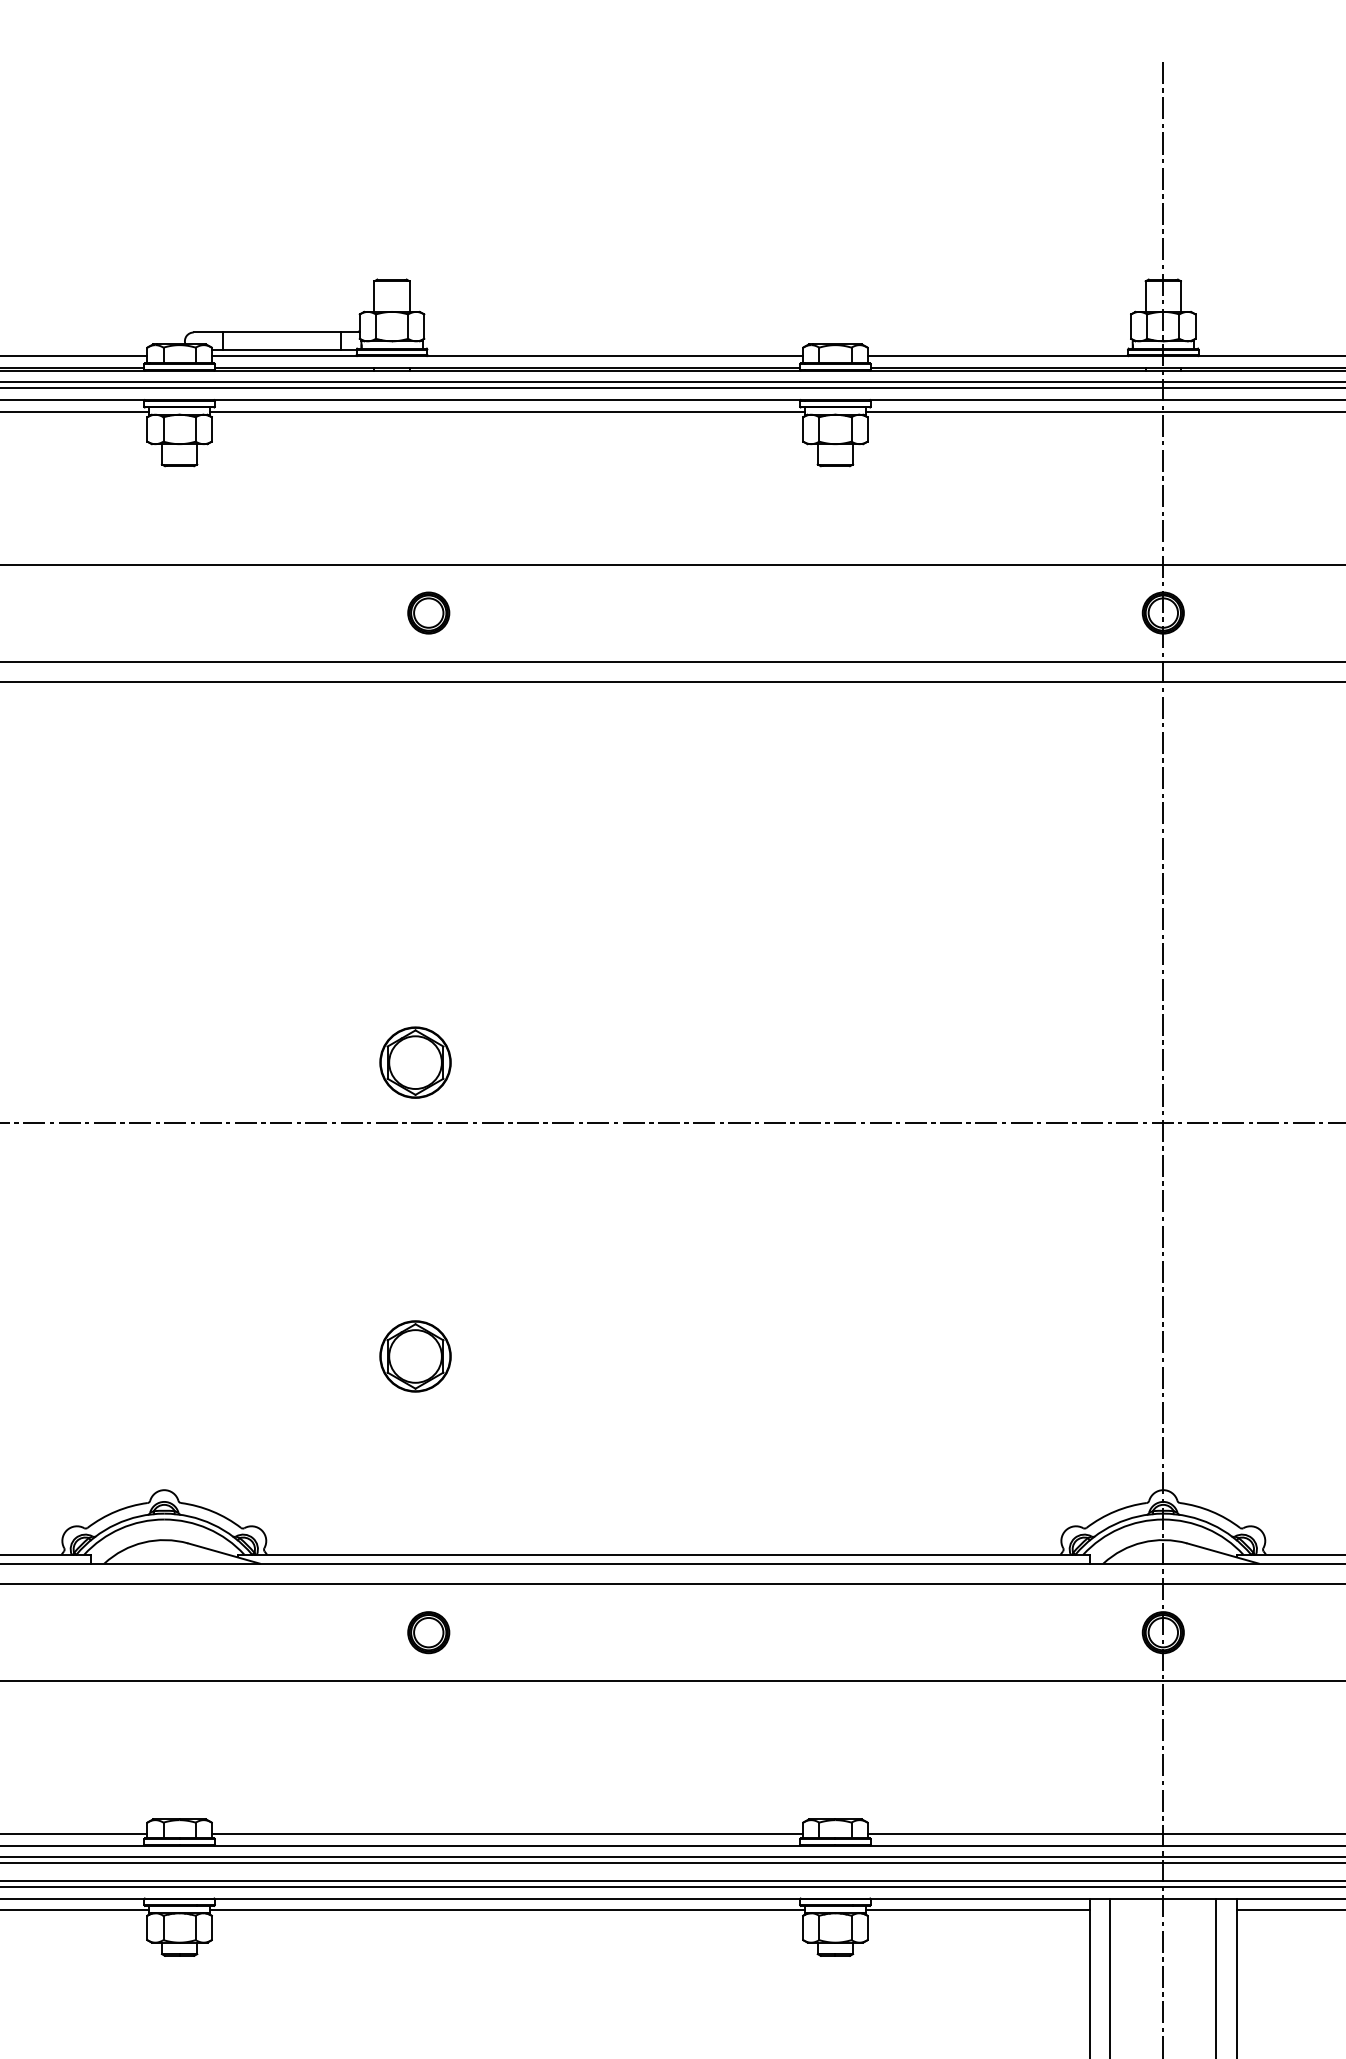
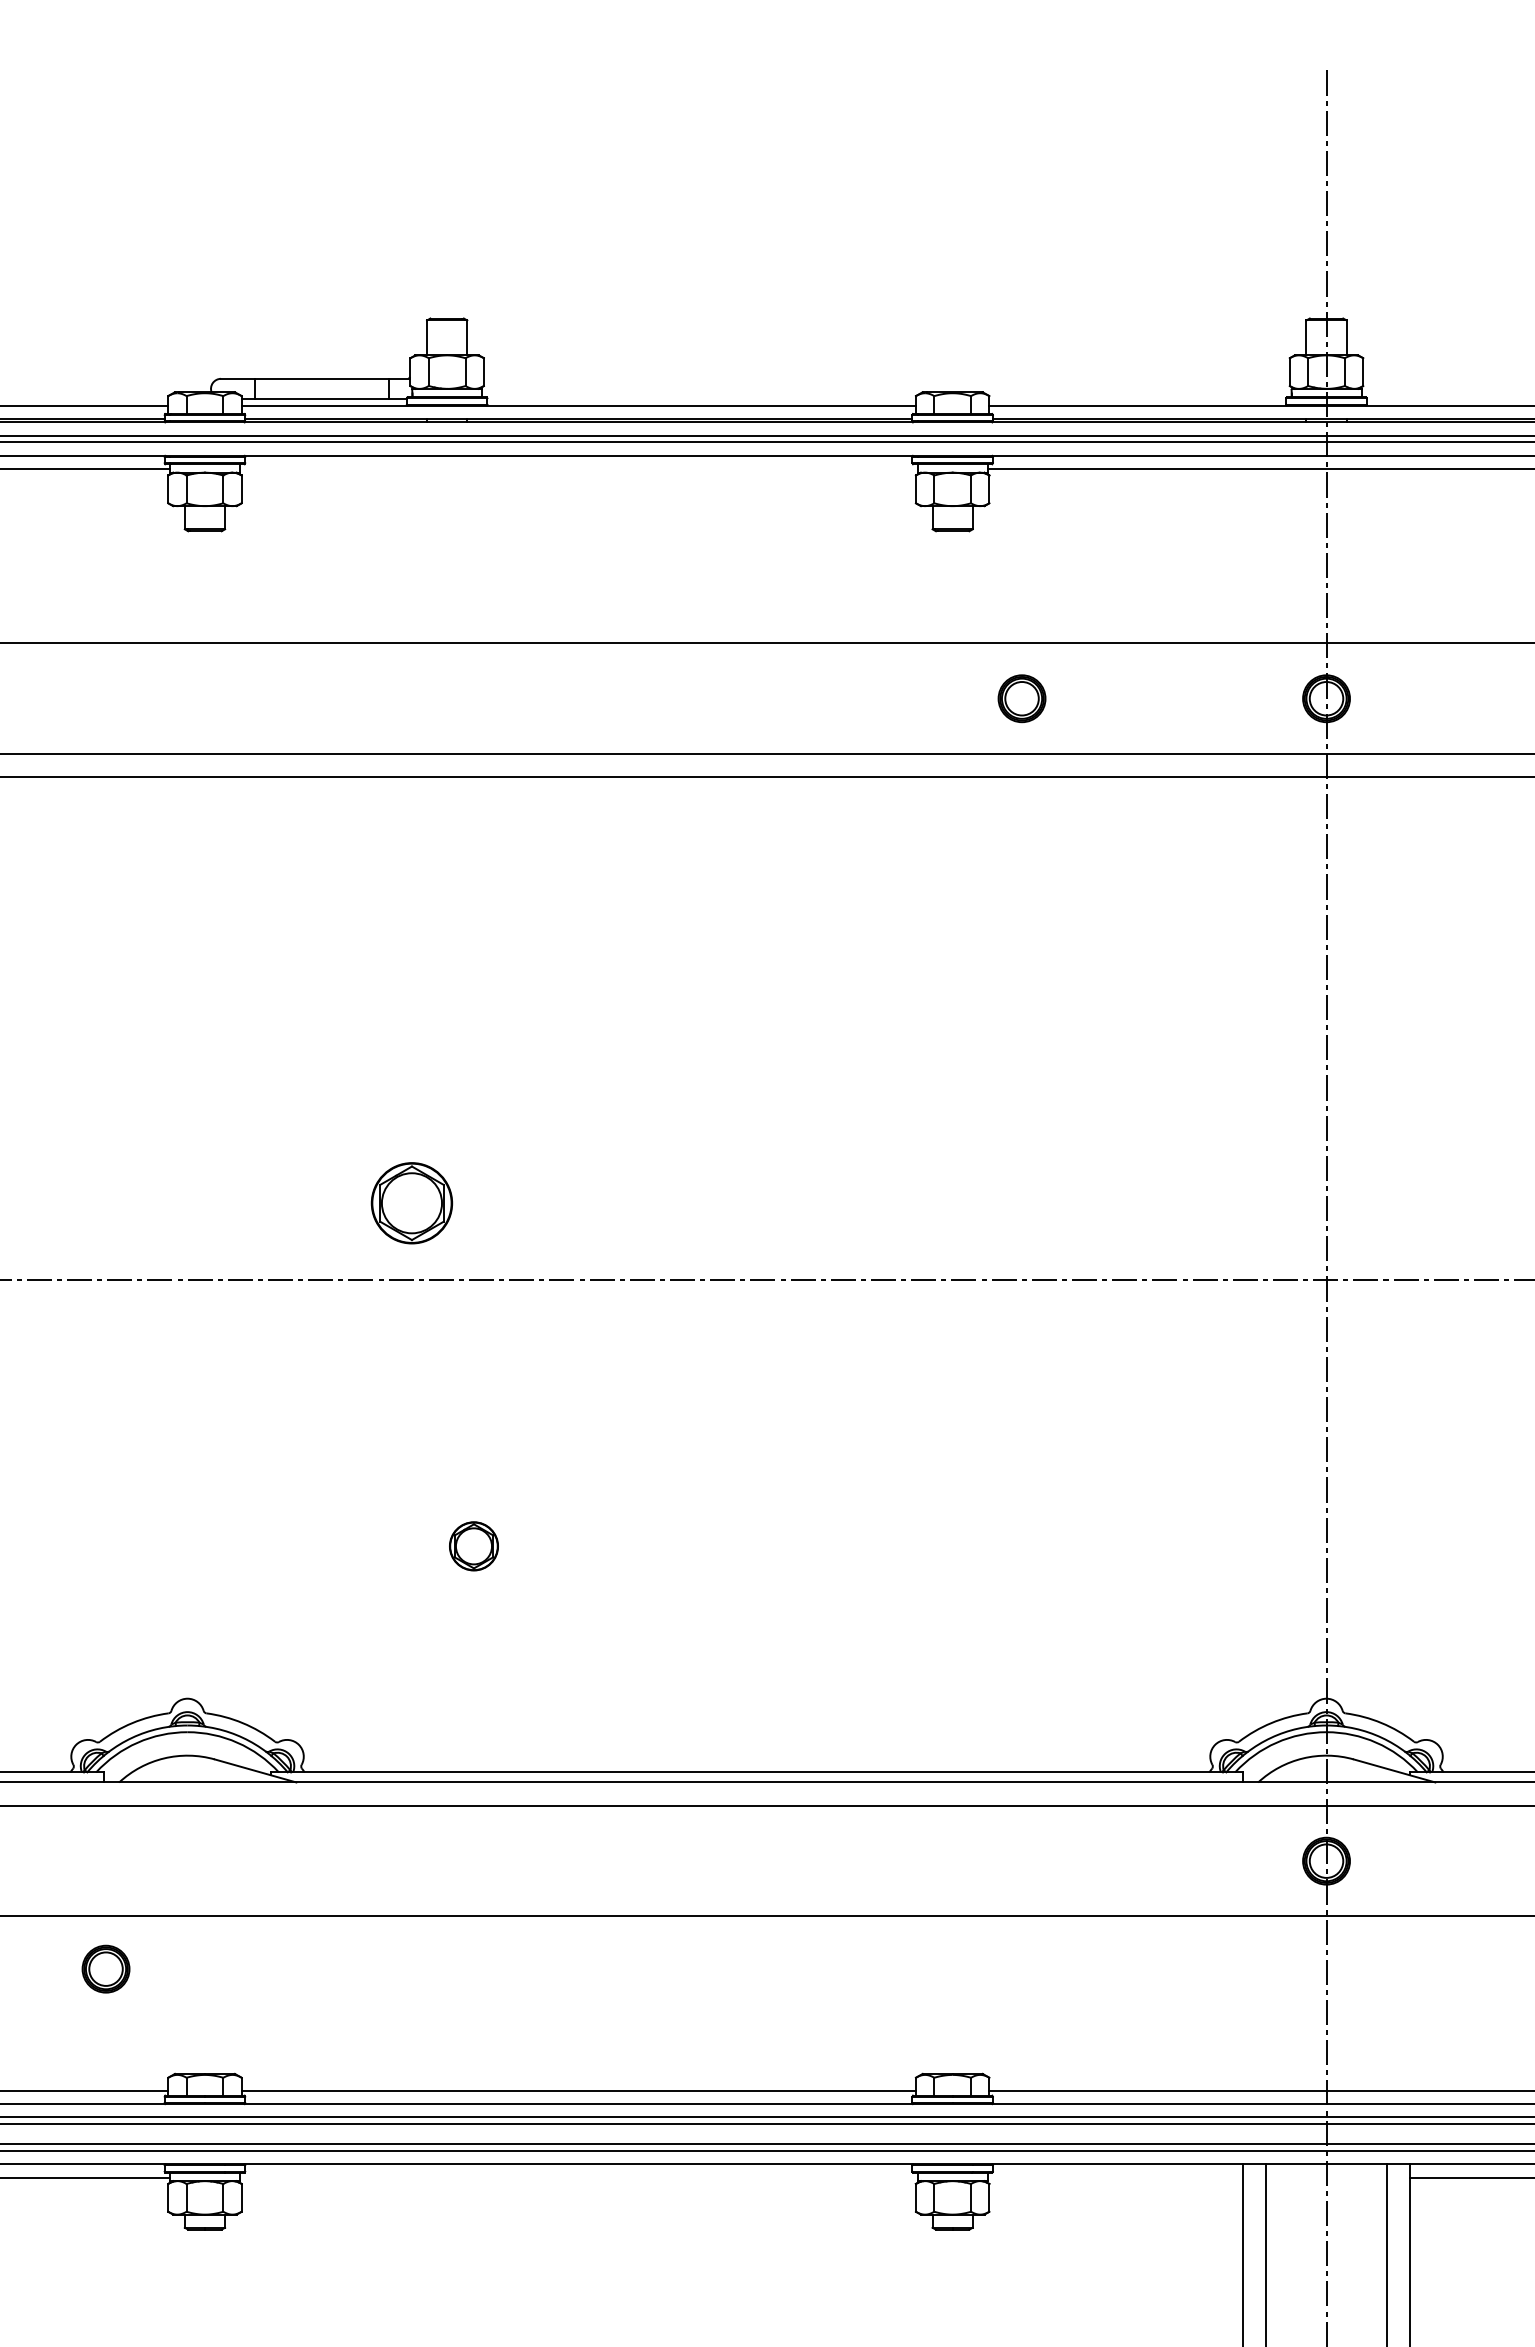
line: (507, 412) -> (578, 469), removed
part: (428, 612) -> (1021, 698), moved
part: (415, 1062) -> (411, 1203), moved
part: (415, 1356) -> (473, 1546), size x0.6
part: (428, 1632) -> (105, 1968), moved
line: (507, 1910) -> (578, 2177), removed
line: (977, 1910) -> (1114, 2177), removed

